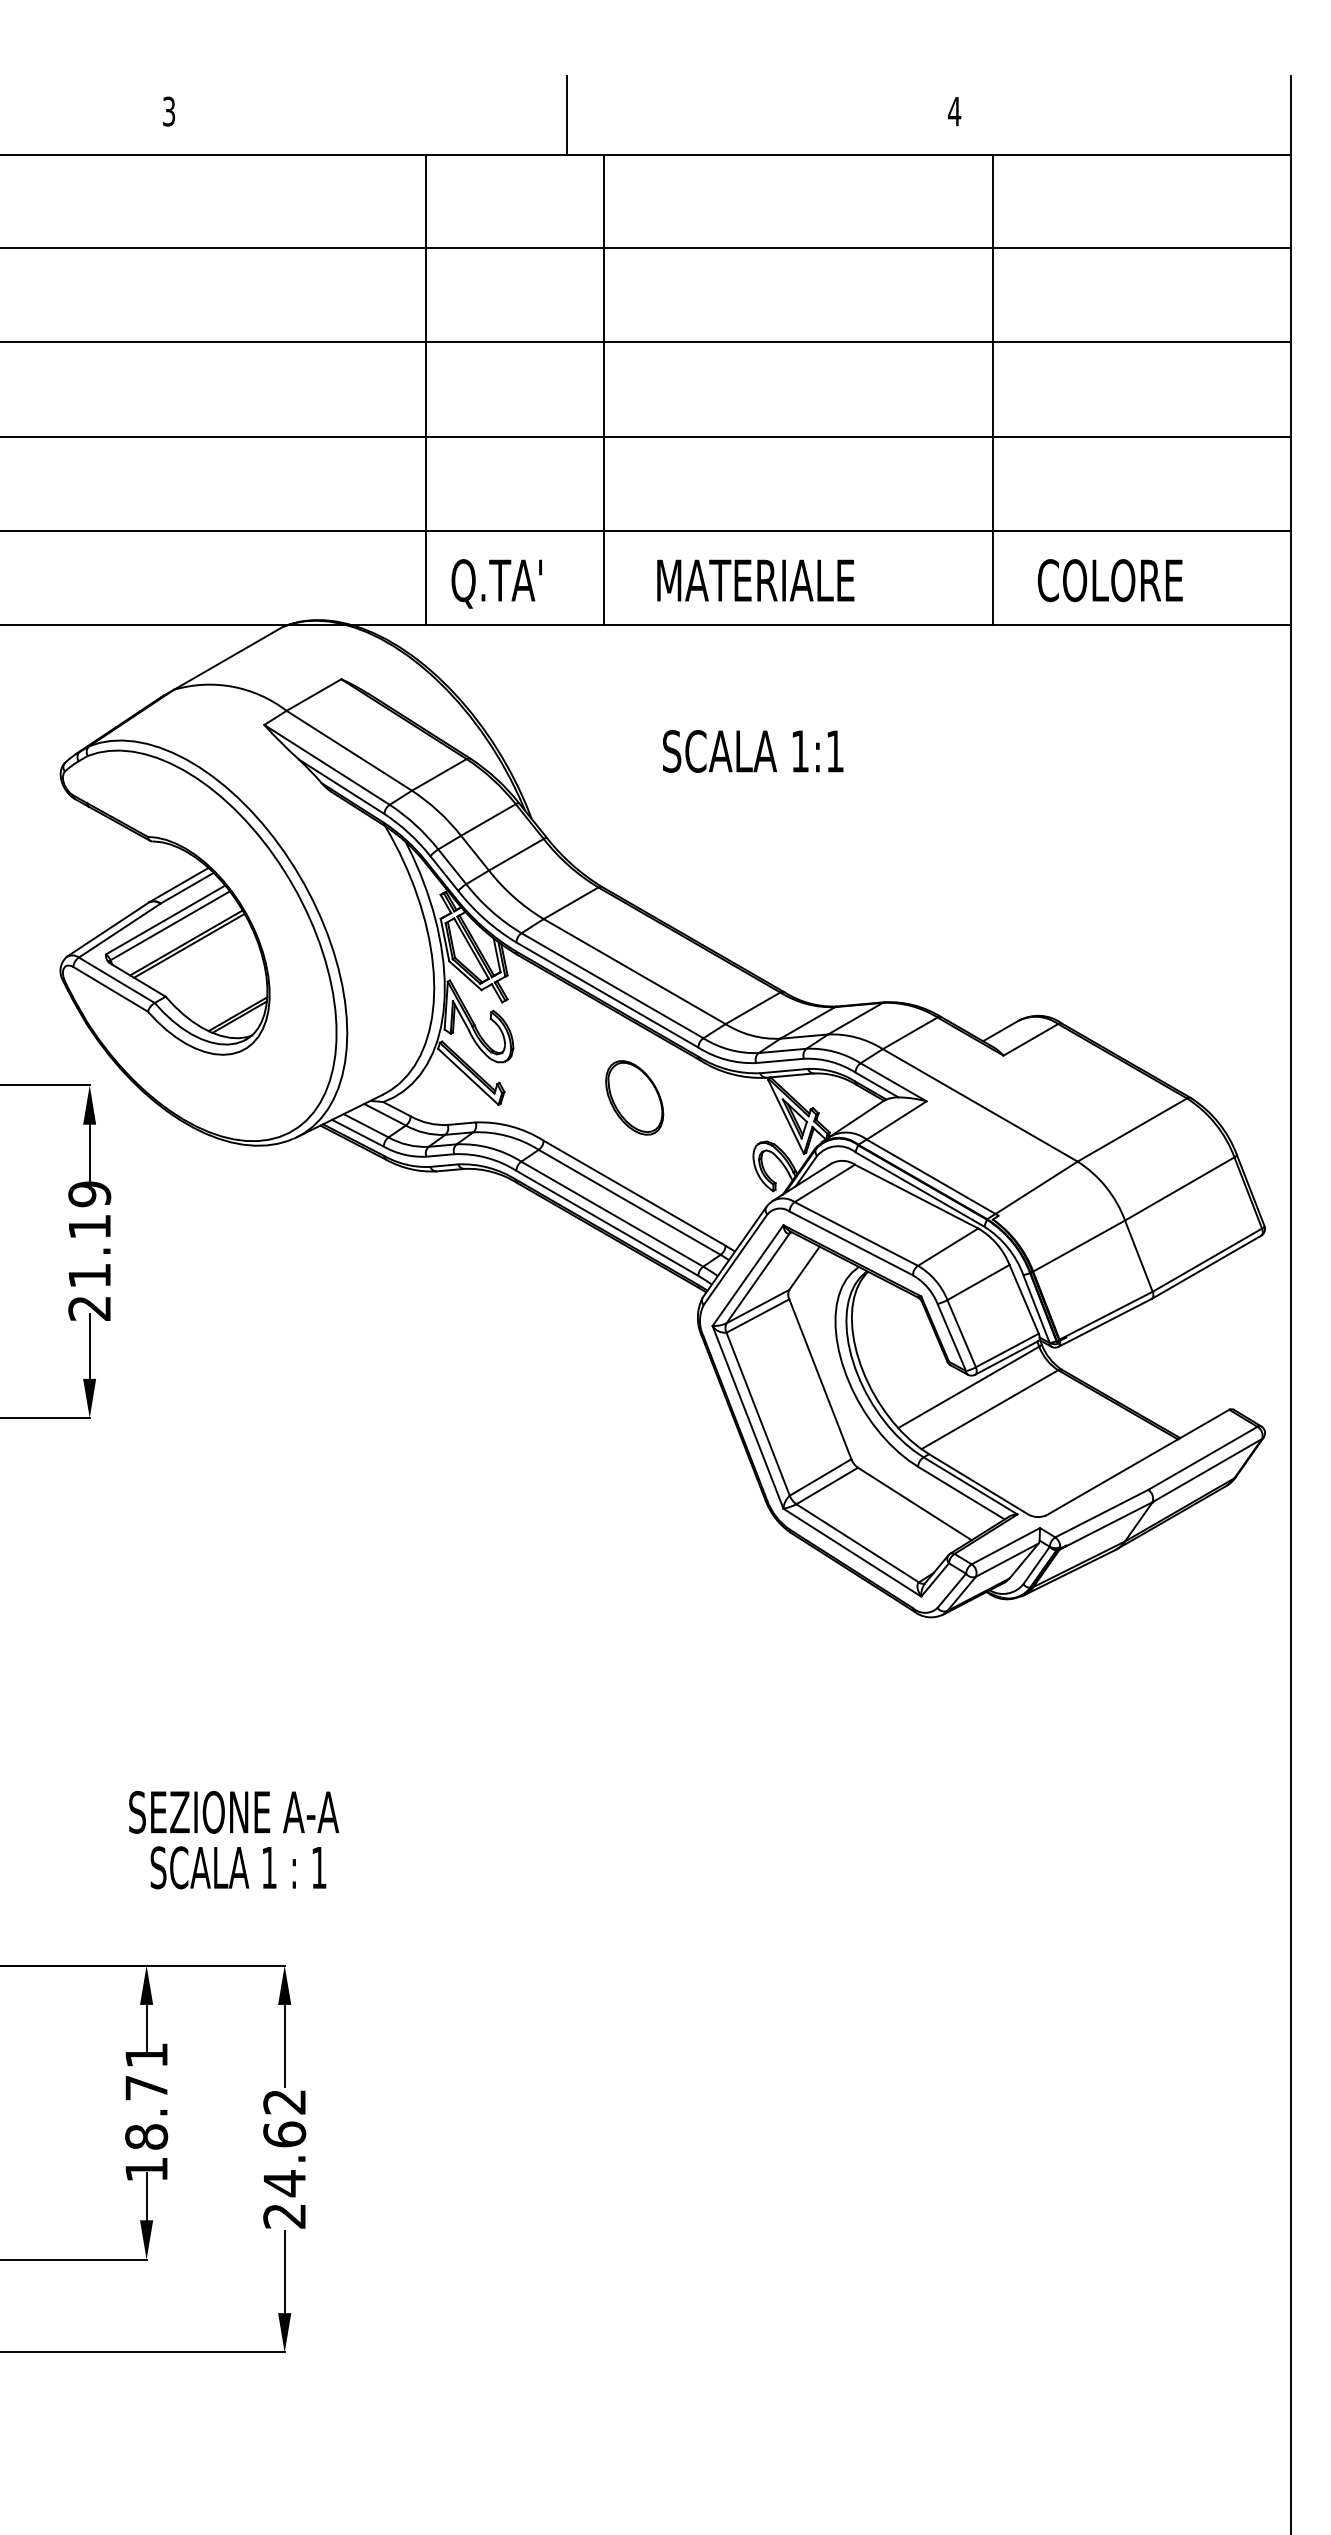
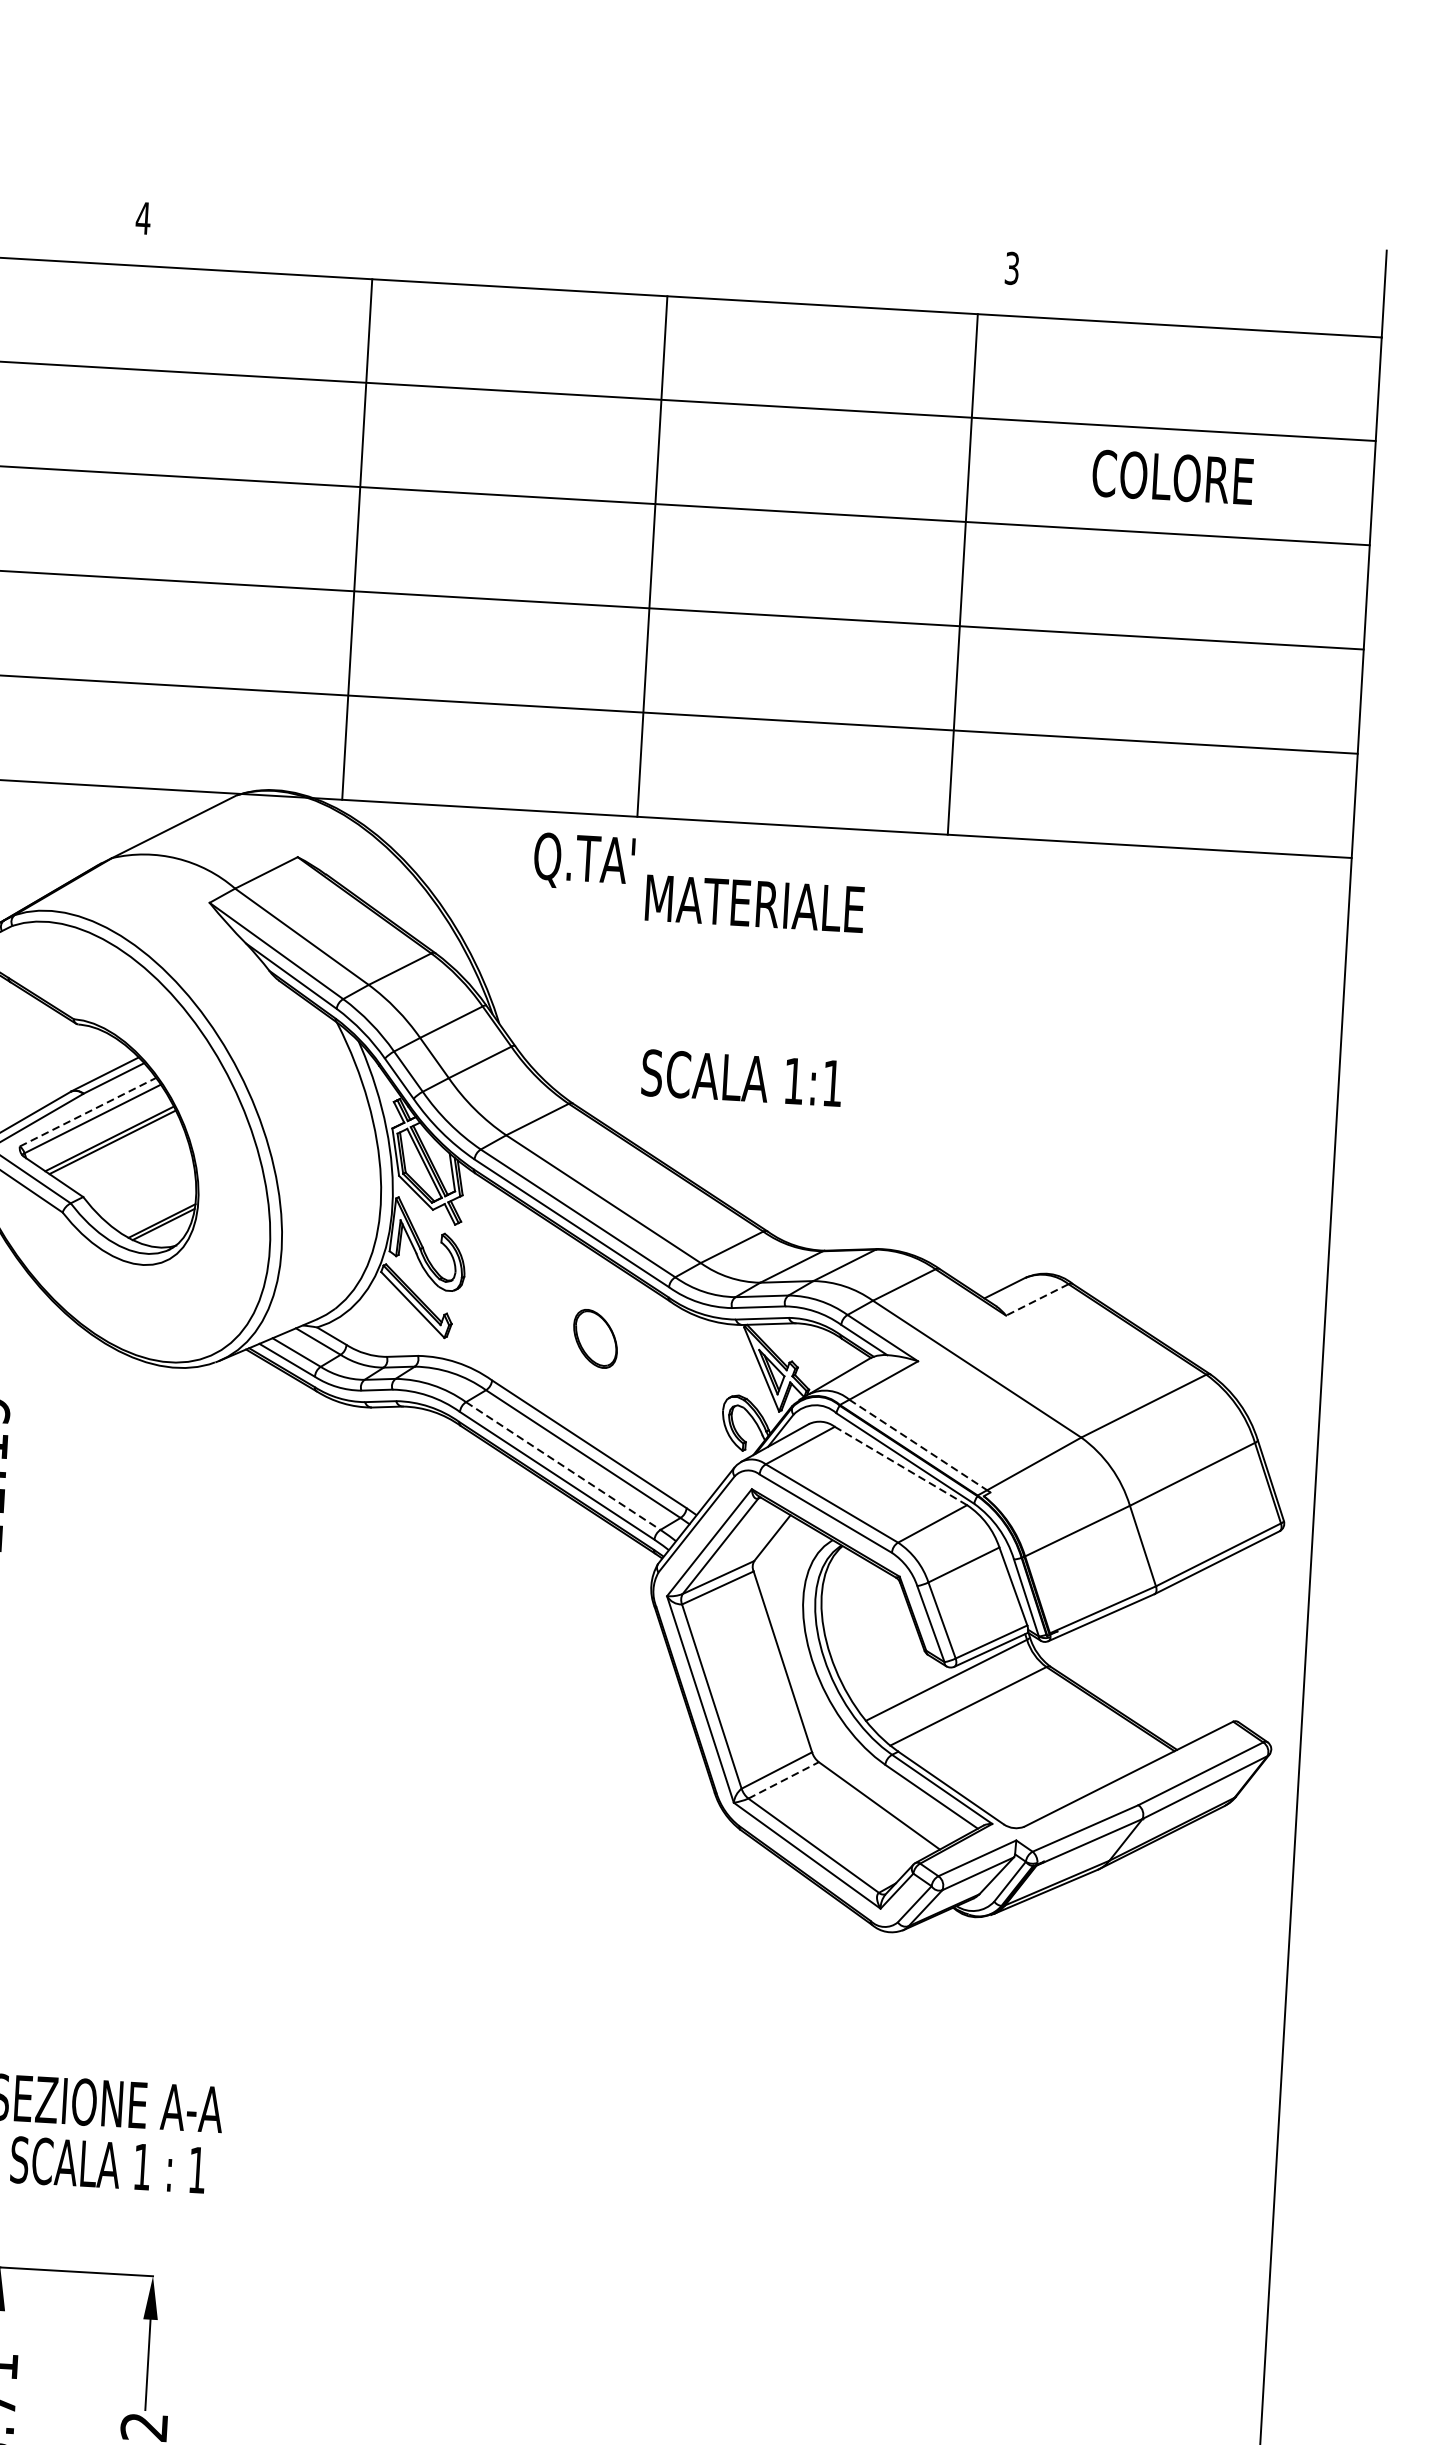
text: (168, 111) -> (142, 218), 3 -> 4
text: (954, 111) -> (1012, 268), 4 -> 3
line: (567, 115) -> (583, 248), removed
line: (426, 389) -> (357, 539), moved
line: (604, 389) -> (652, 556), moved
line: (993, 389) -> (963, 574), moved
text: (755, 580) -> (754, 903), moved
text: (1109, 580) -> (1172, 477), moved
text: (496, 583) -> (583, 861), moved
text: (753, 751) -> (742, 1078), moved
line: (165, 920) -> (87, 1112), solid -> dashed
line: (1030, 1039) -> (1036, 1299), solid -> dashed
part: (634, 1097) -> (595, 1338), size x0.7
line: (931, 1177) -> (918, 1445), solid -> dashed
line: (916, 1196) -> (900, 1465), solid -> dashed
line: (612, 1214) -> (563, 1466), solid -> dashed
line: (827, 1486) -> (783, 1780), solid -> dashed

